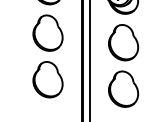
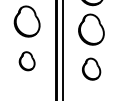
part: (47, 79) -> (26, 60), size x0.6
part: (123, 88) -> (91, 68), size x0.7

